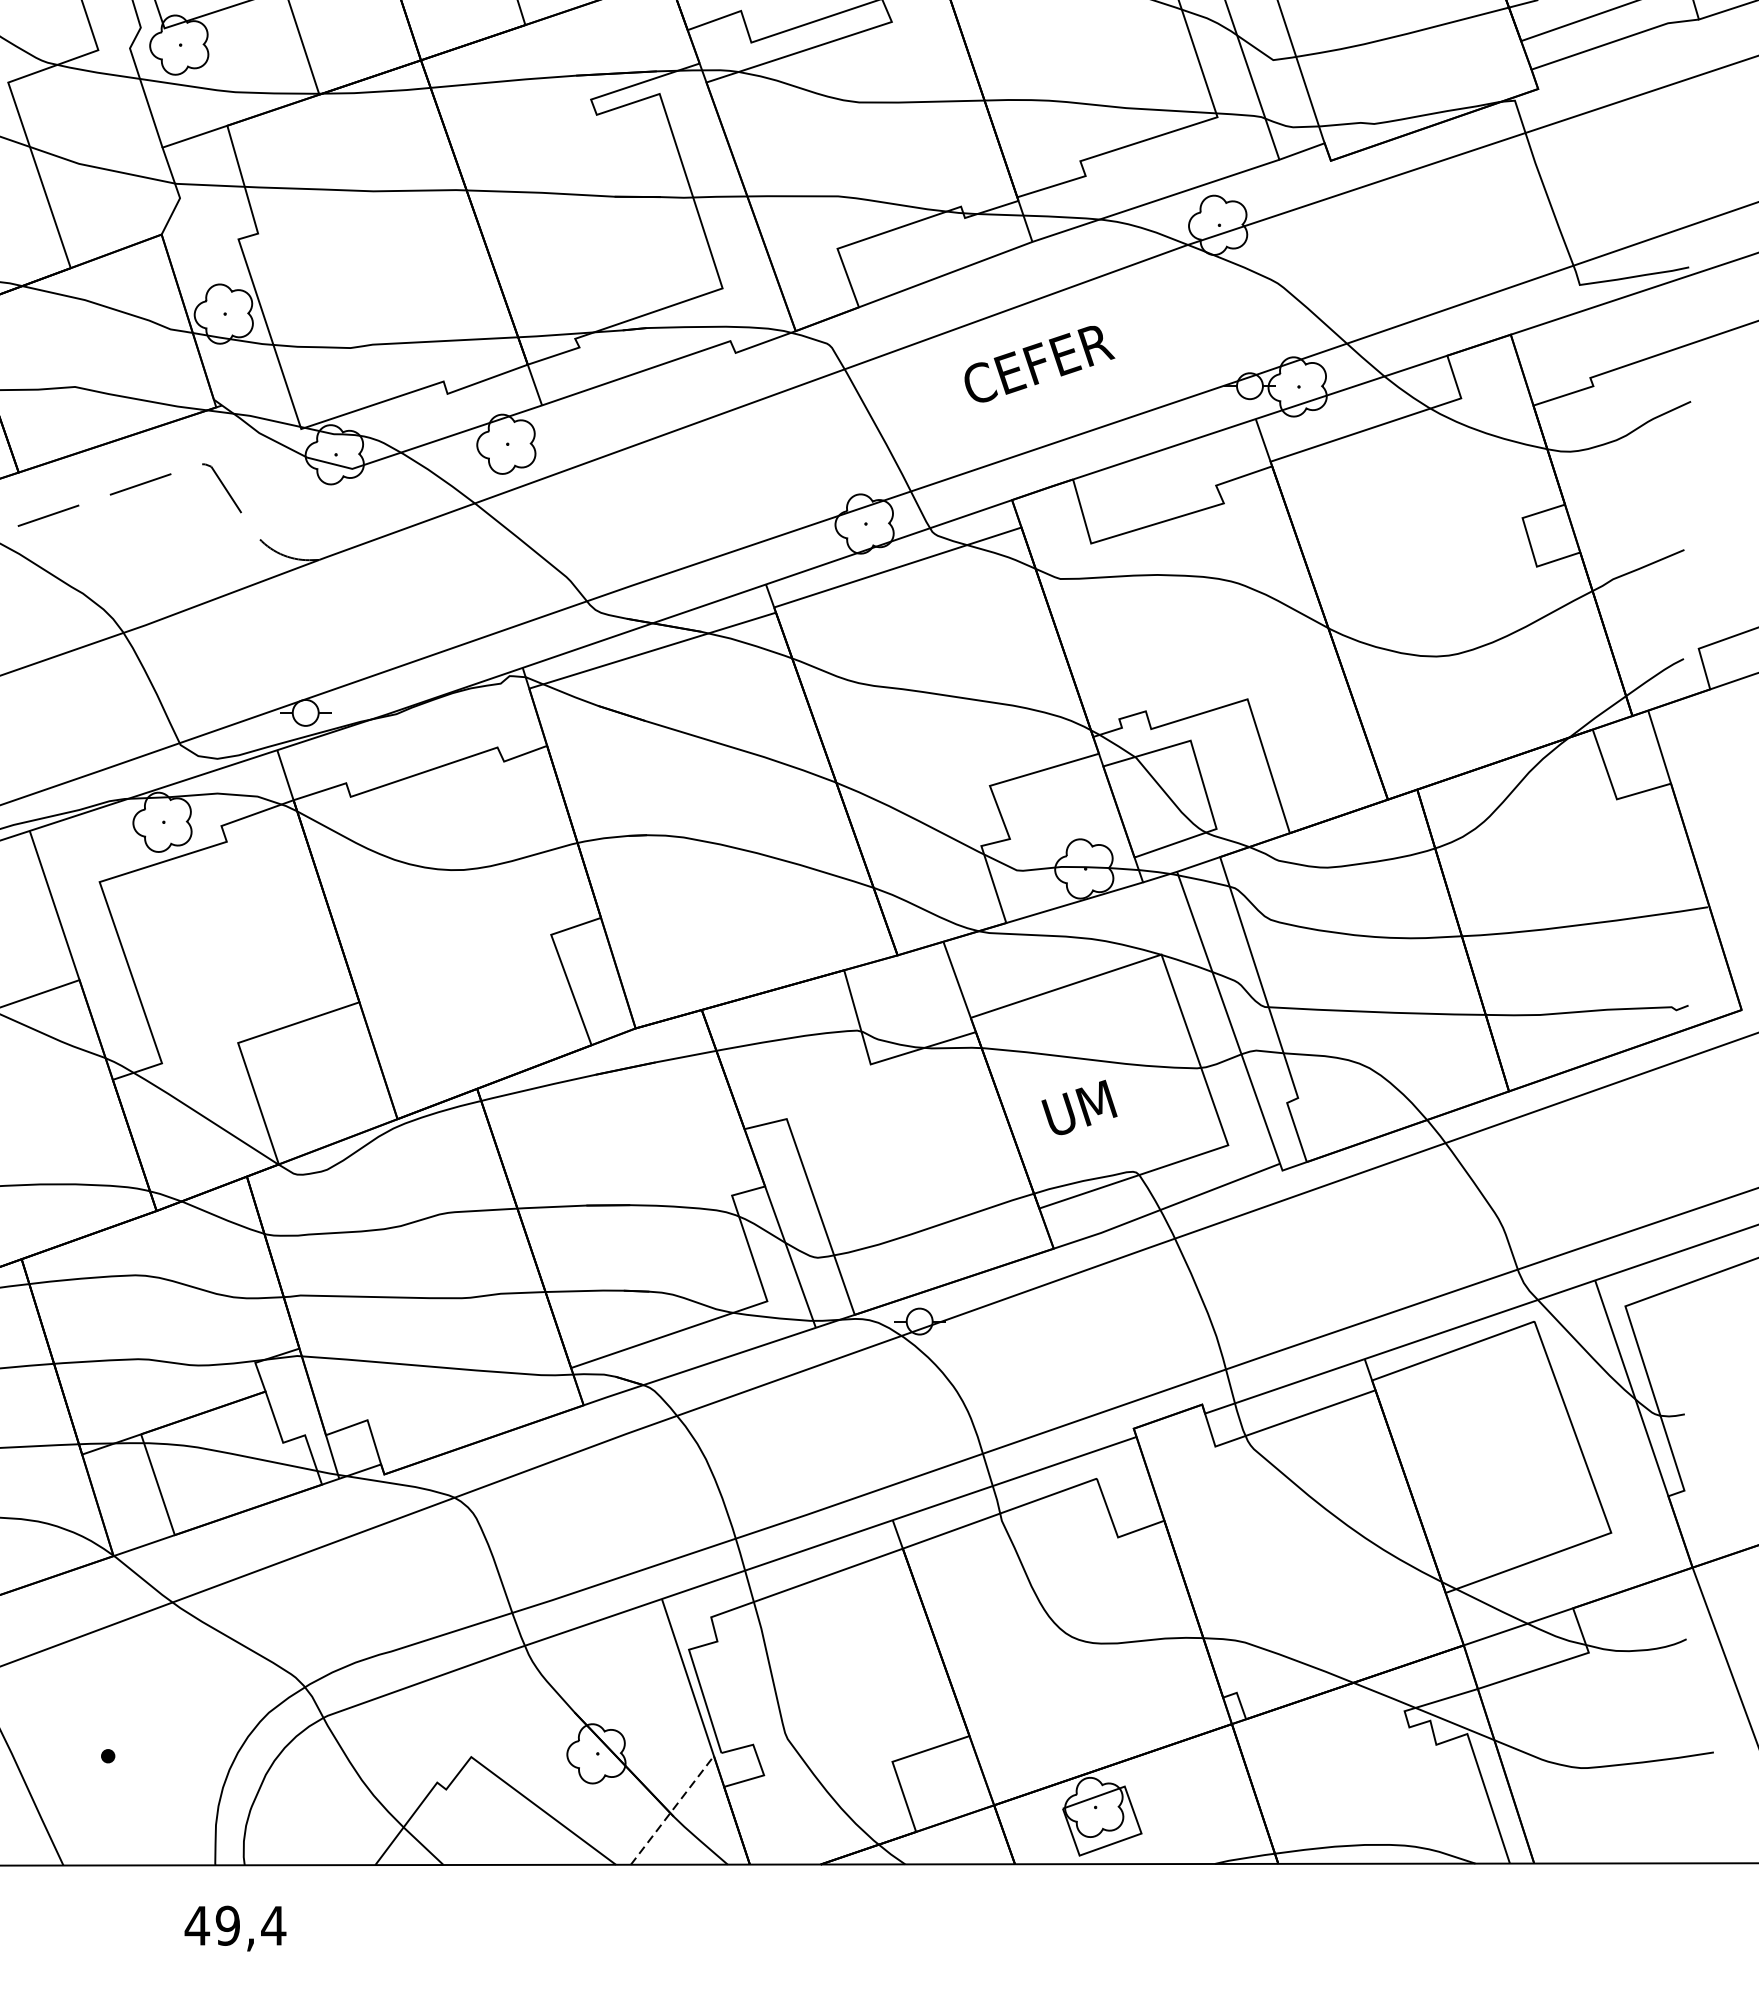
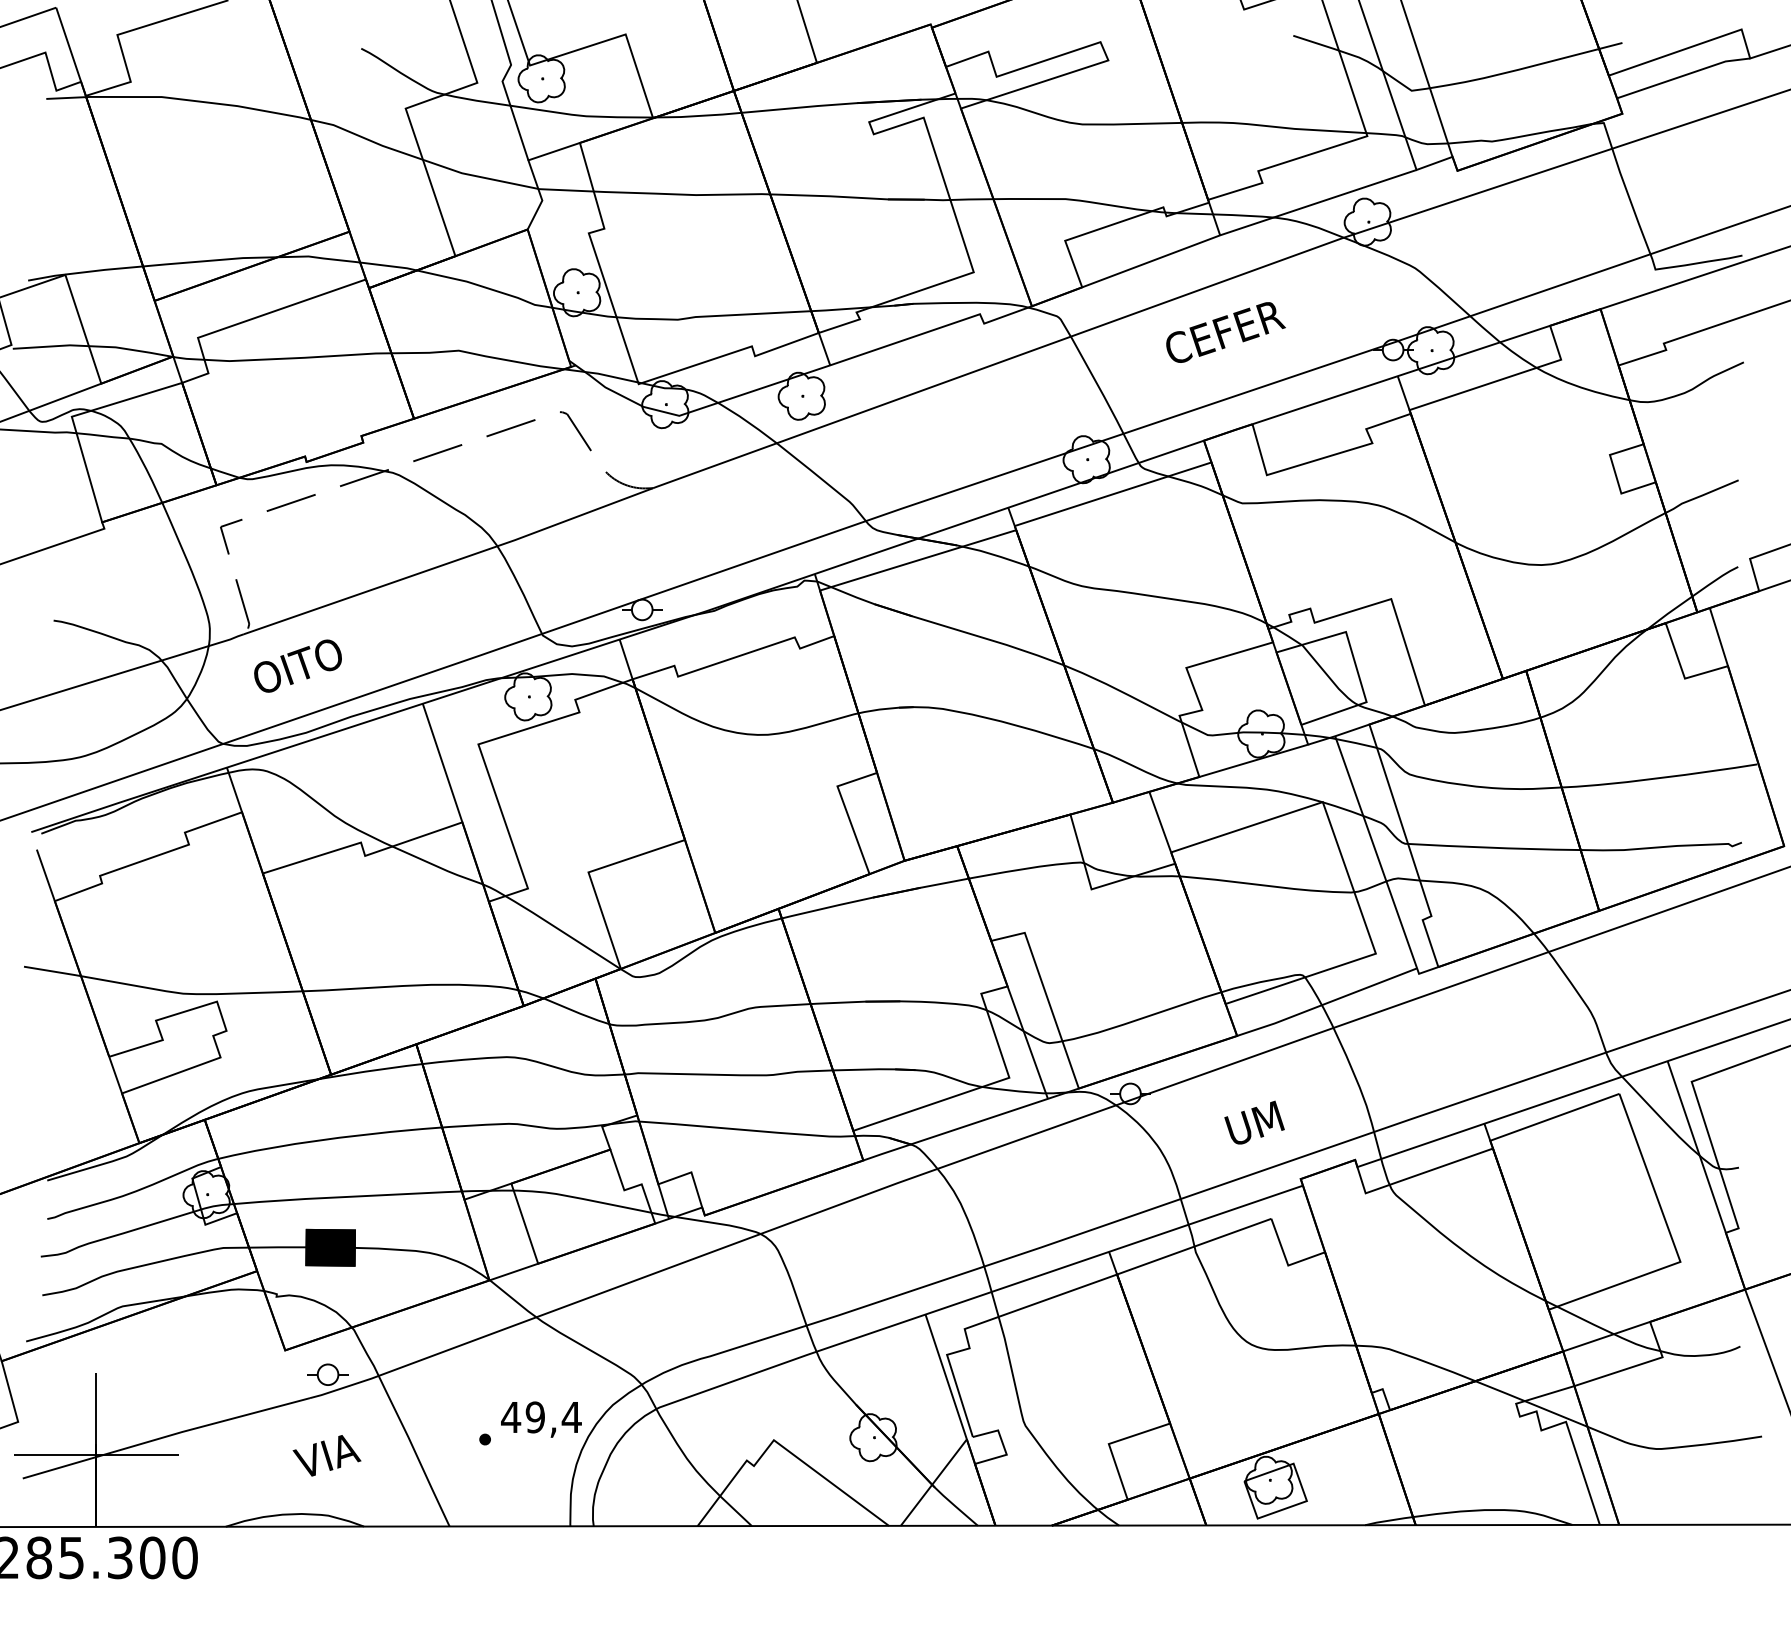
text: (1079, 1107) -> (1254, 1122), moved
line: (673, 1810) -> (934, 1482), dashed -> solid
text: (235, 1928) -> (541, 1419), moved

